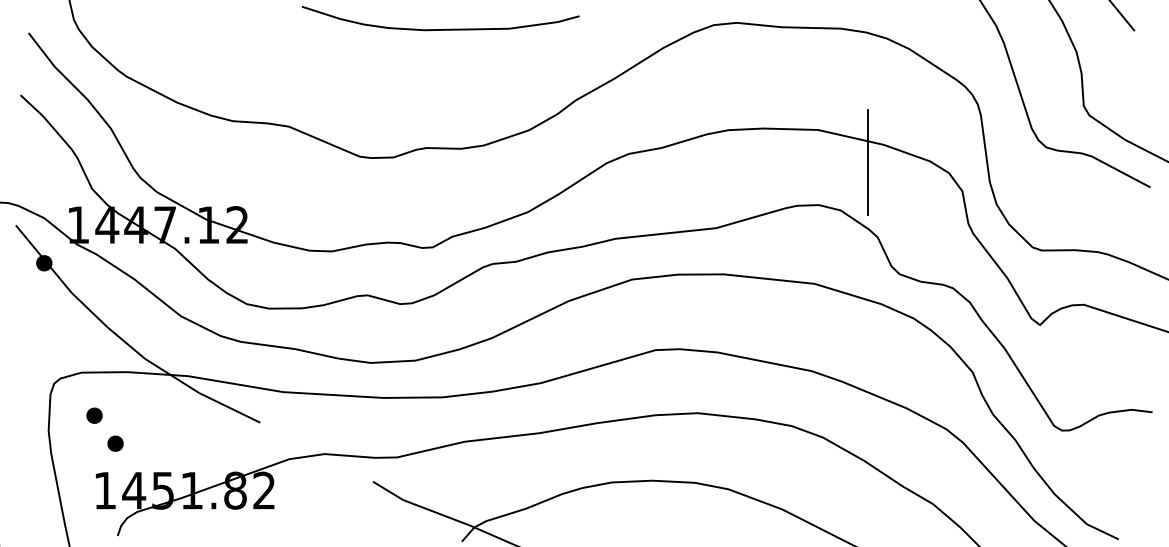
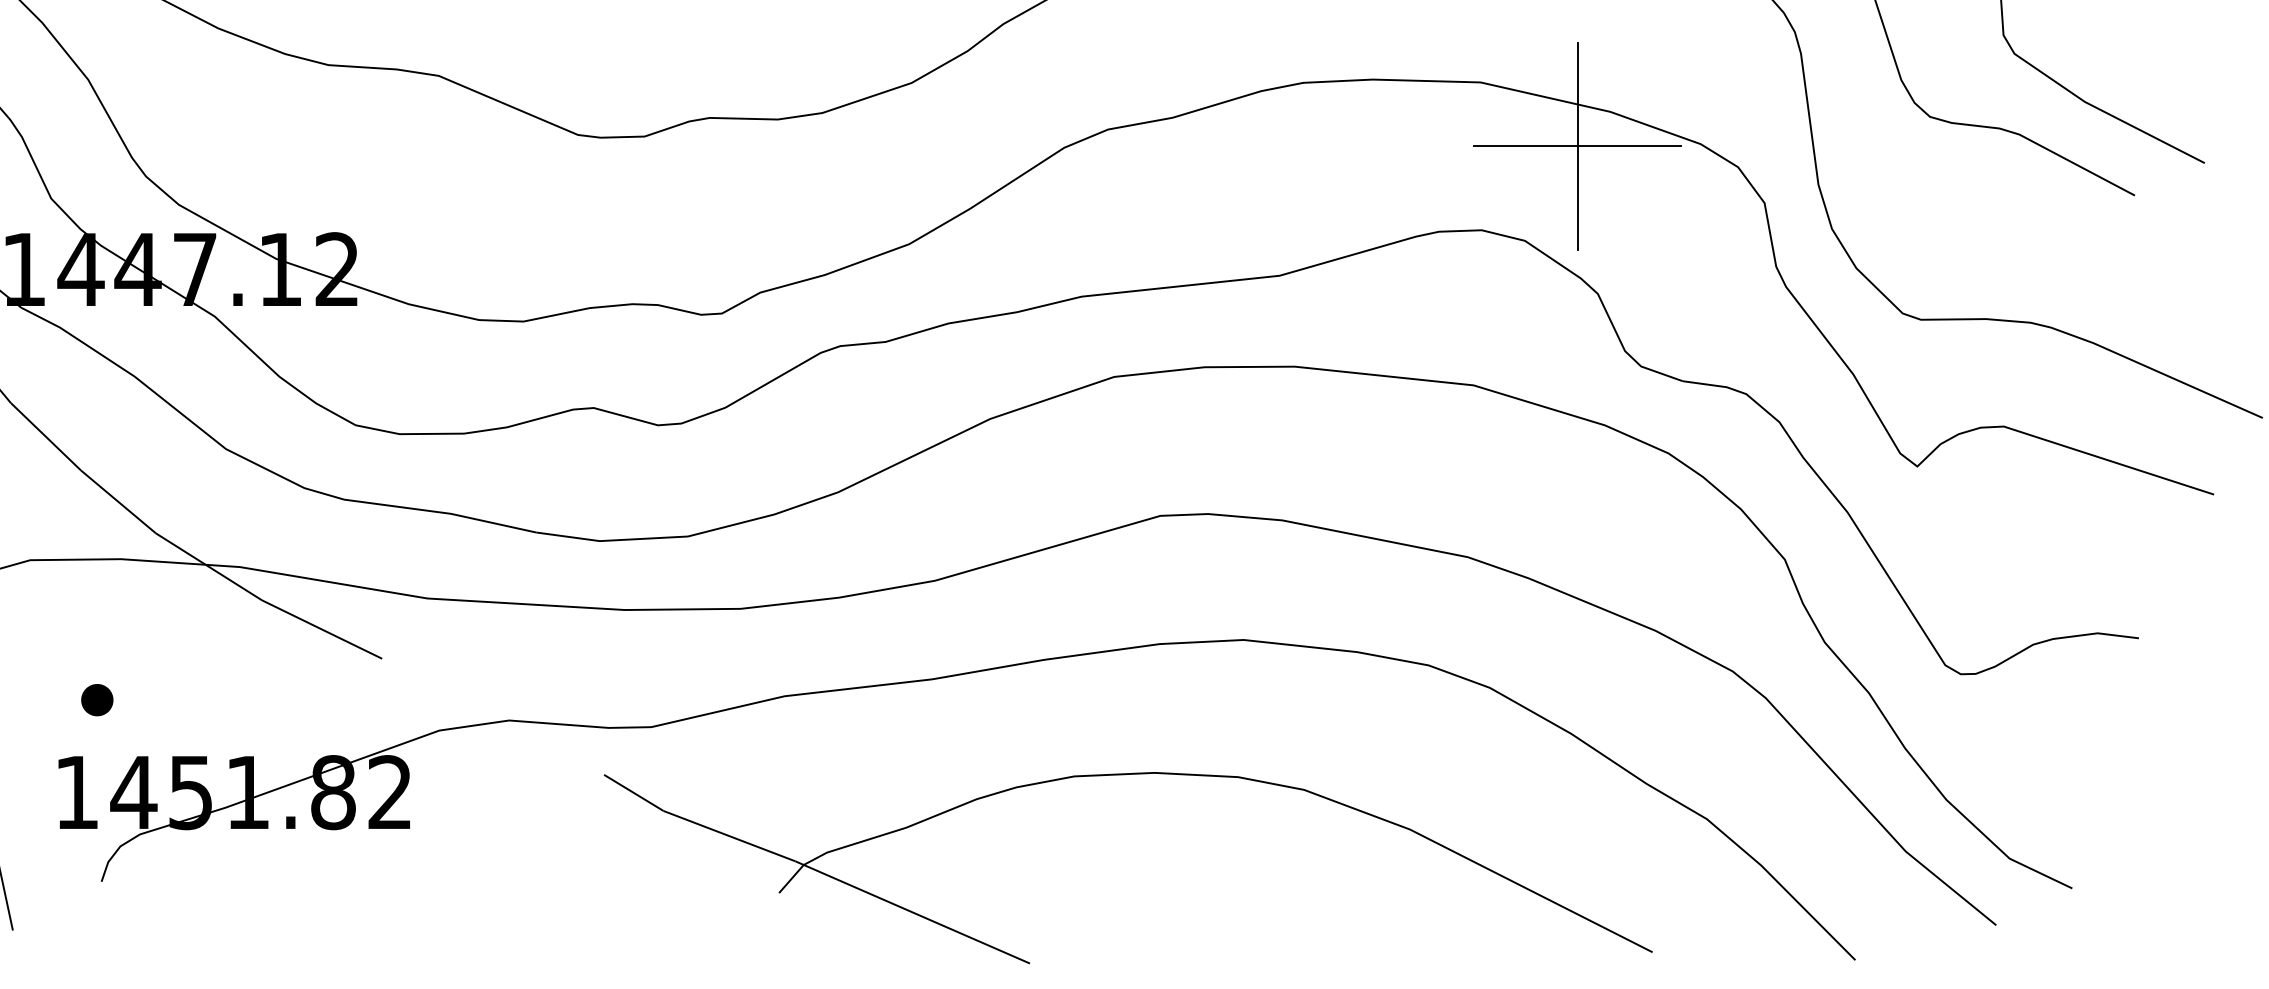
line: (867, 162) -> (1577, 146), added
part: (94, 415) -> (55, 644), removed

